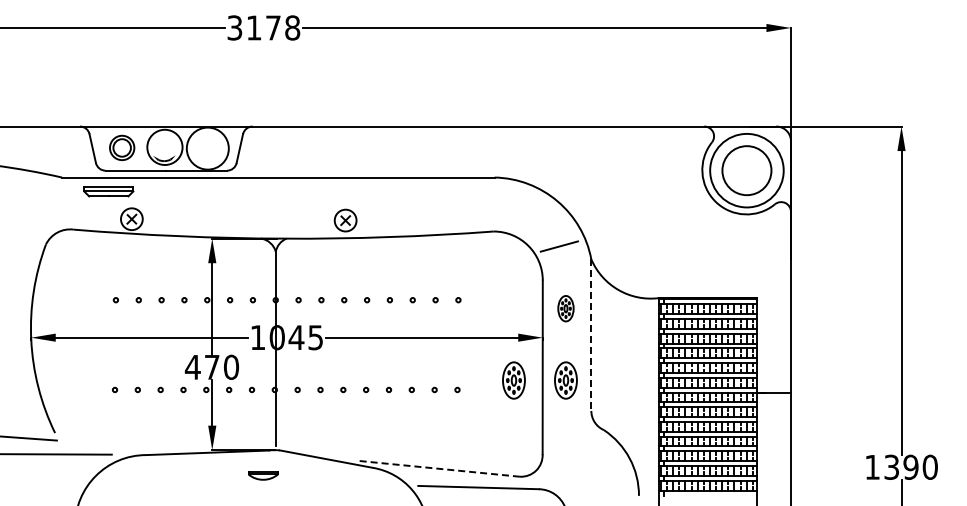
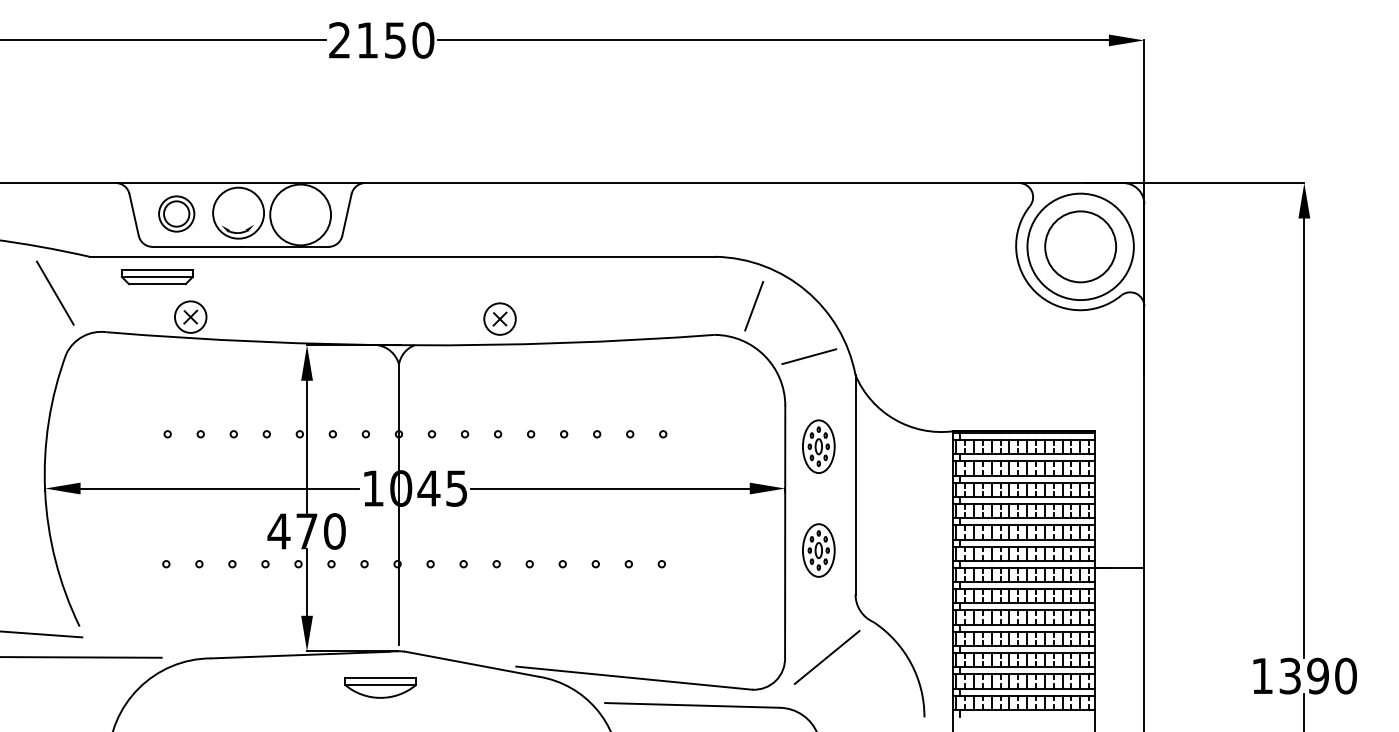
text: (263, 27) -> (381, 39), 3178 -> 2150
line: (37, 202) -> (54, 292), added
line: (521, 211) -> (754, 305), added
part: (565, 308) -> (818, 446), size x1.43
line: (591, 335) -> (855, 485), dashed -> solid
part: (513, 380) -> (742, 550), removed
line: (571, 454) -> (826, 657), added
line: (438, 468) -> (634, 677), dashed -> solid
part: (263, 475) -> (381, 687), size x1.67

